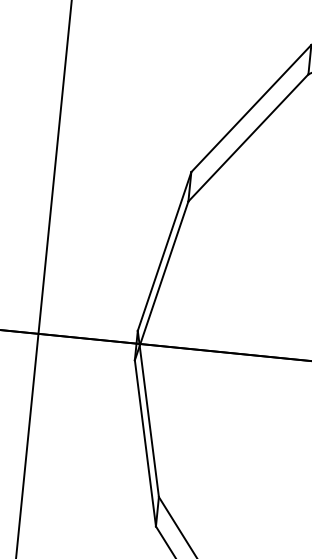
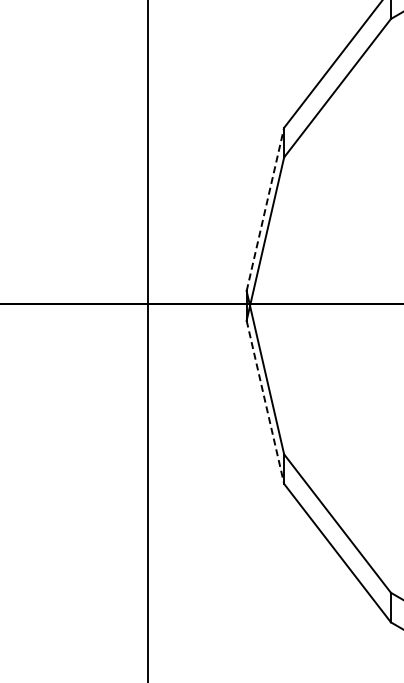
line: (164, 251) -> (265, 209), solid -> dashed
line: (145, 443) -> (265, 402), solid -> dashed

